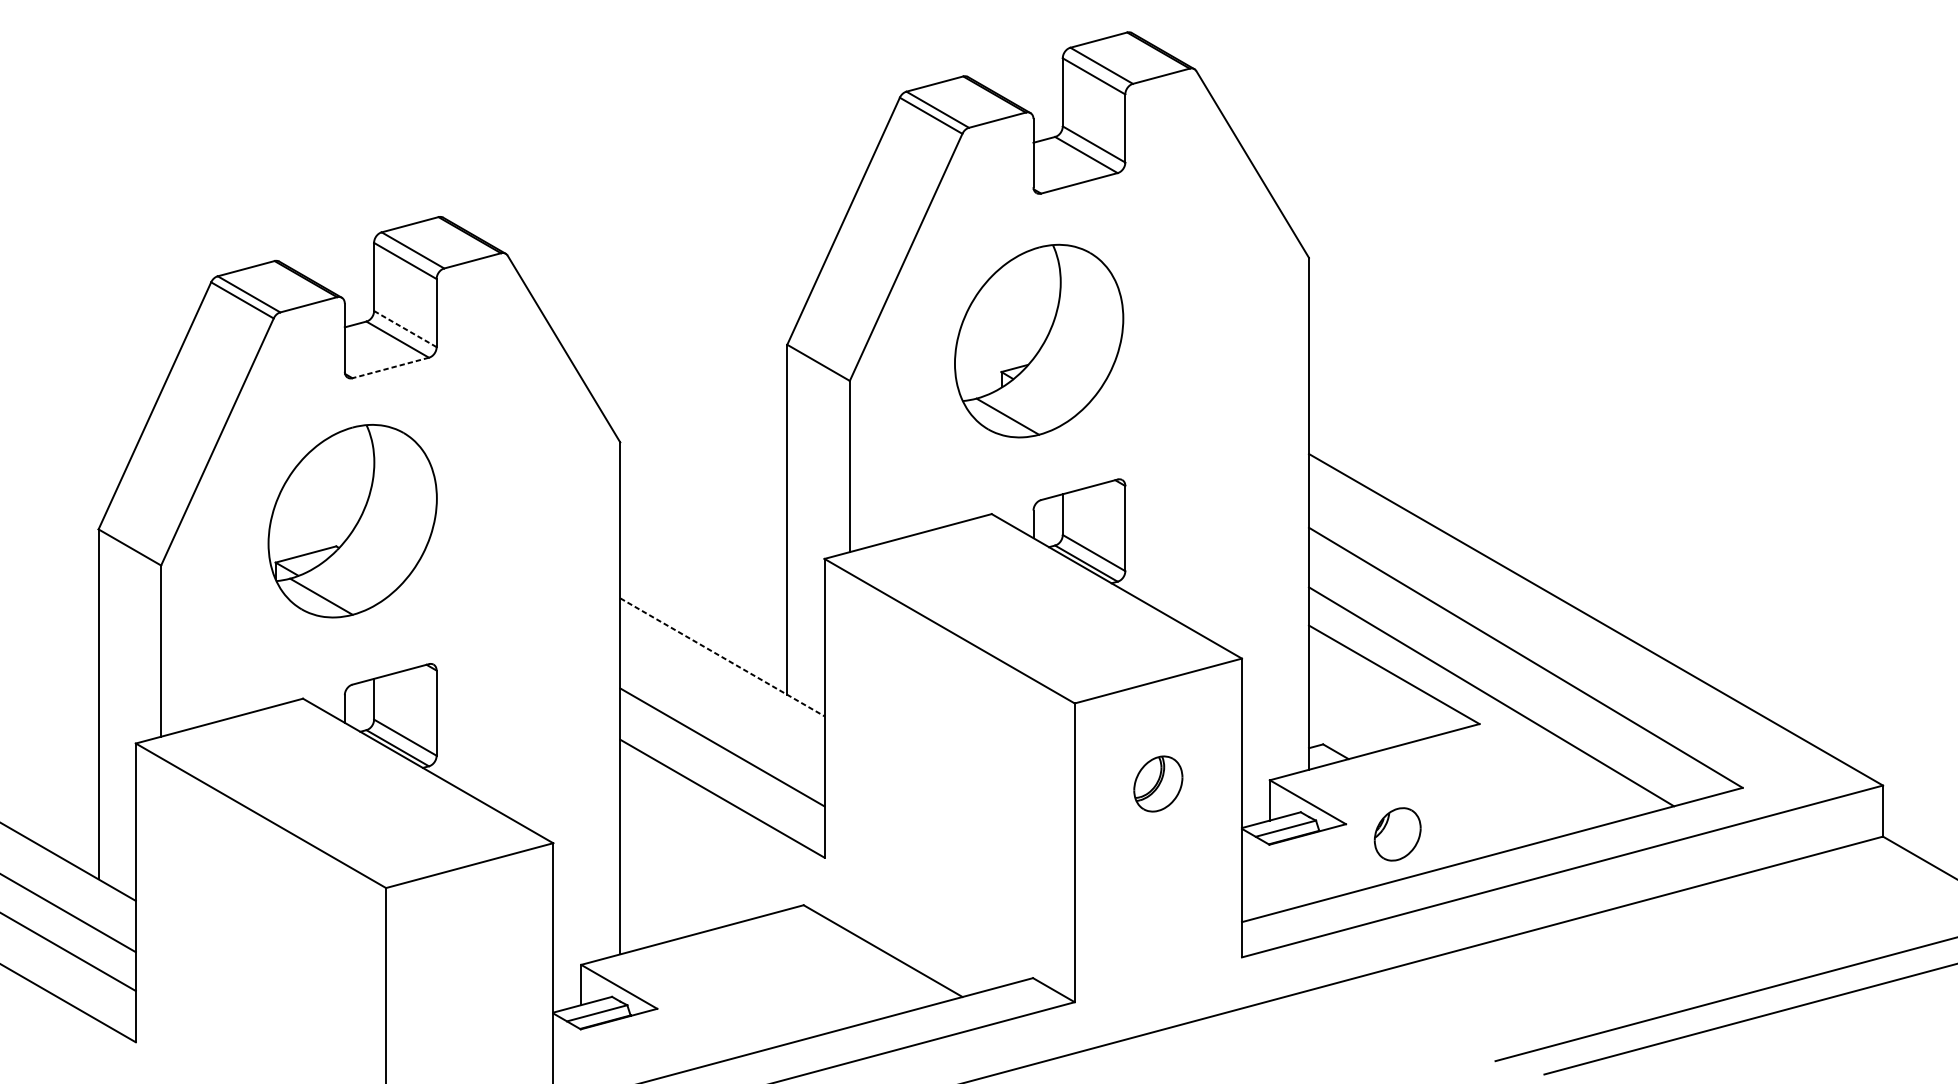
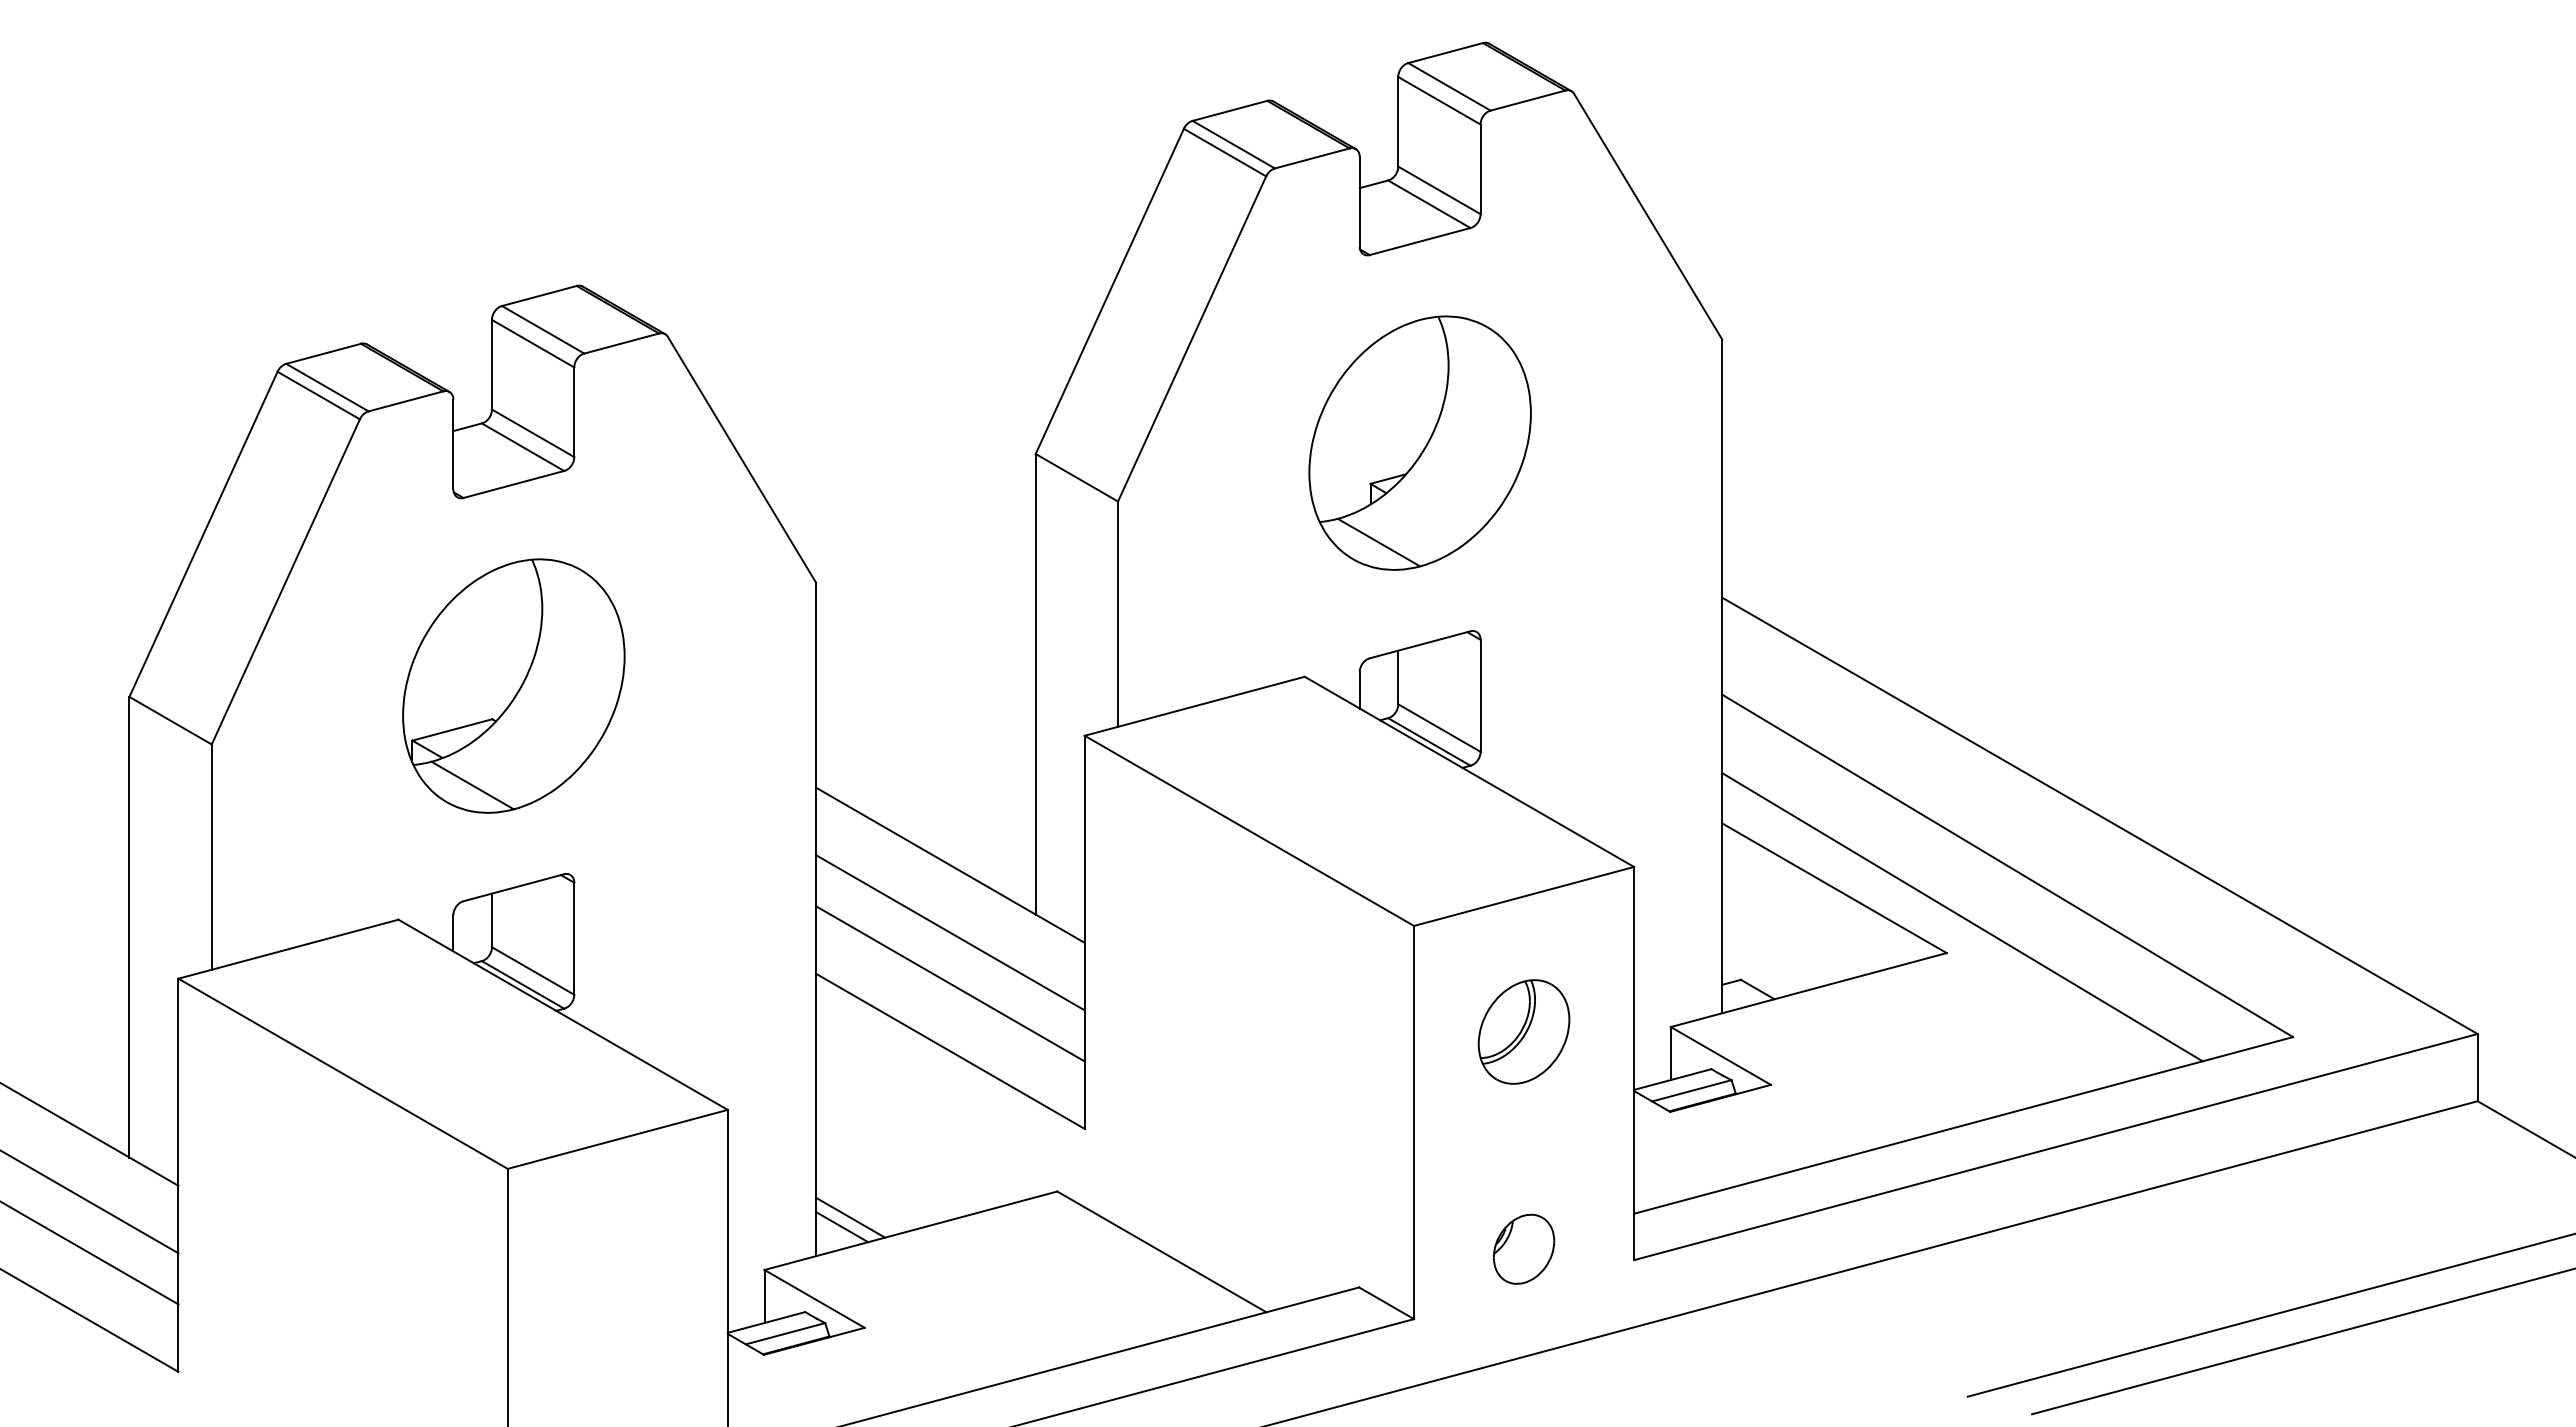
line: (405, 329) -> (533, 433), dashed -> solid
part: (1038, 340) -> (1419, 442), moved
line: (390, 367) -> (513, 484), dashed -> solid
part: (352, 520) -> (513, 685), moved
line: (722, 657) -> (950, 865), dashed -> solid
line: (721, 708) -> (949, 932), added
part: (1157, 783) -> (1523, 1031), size x1.43
part: (1398, 833) -> (1524, 1248), moved
line: (646, 924) -> (850, 1217), added
line: (639, 931) -> (841, 1226), added

